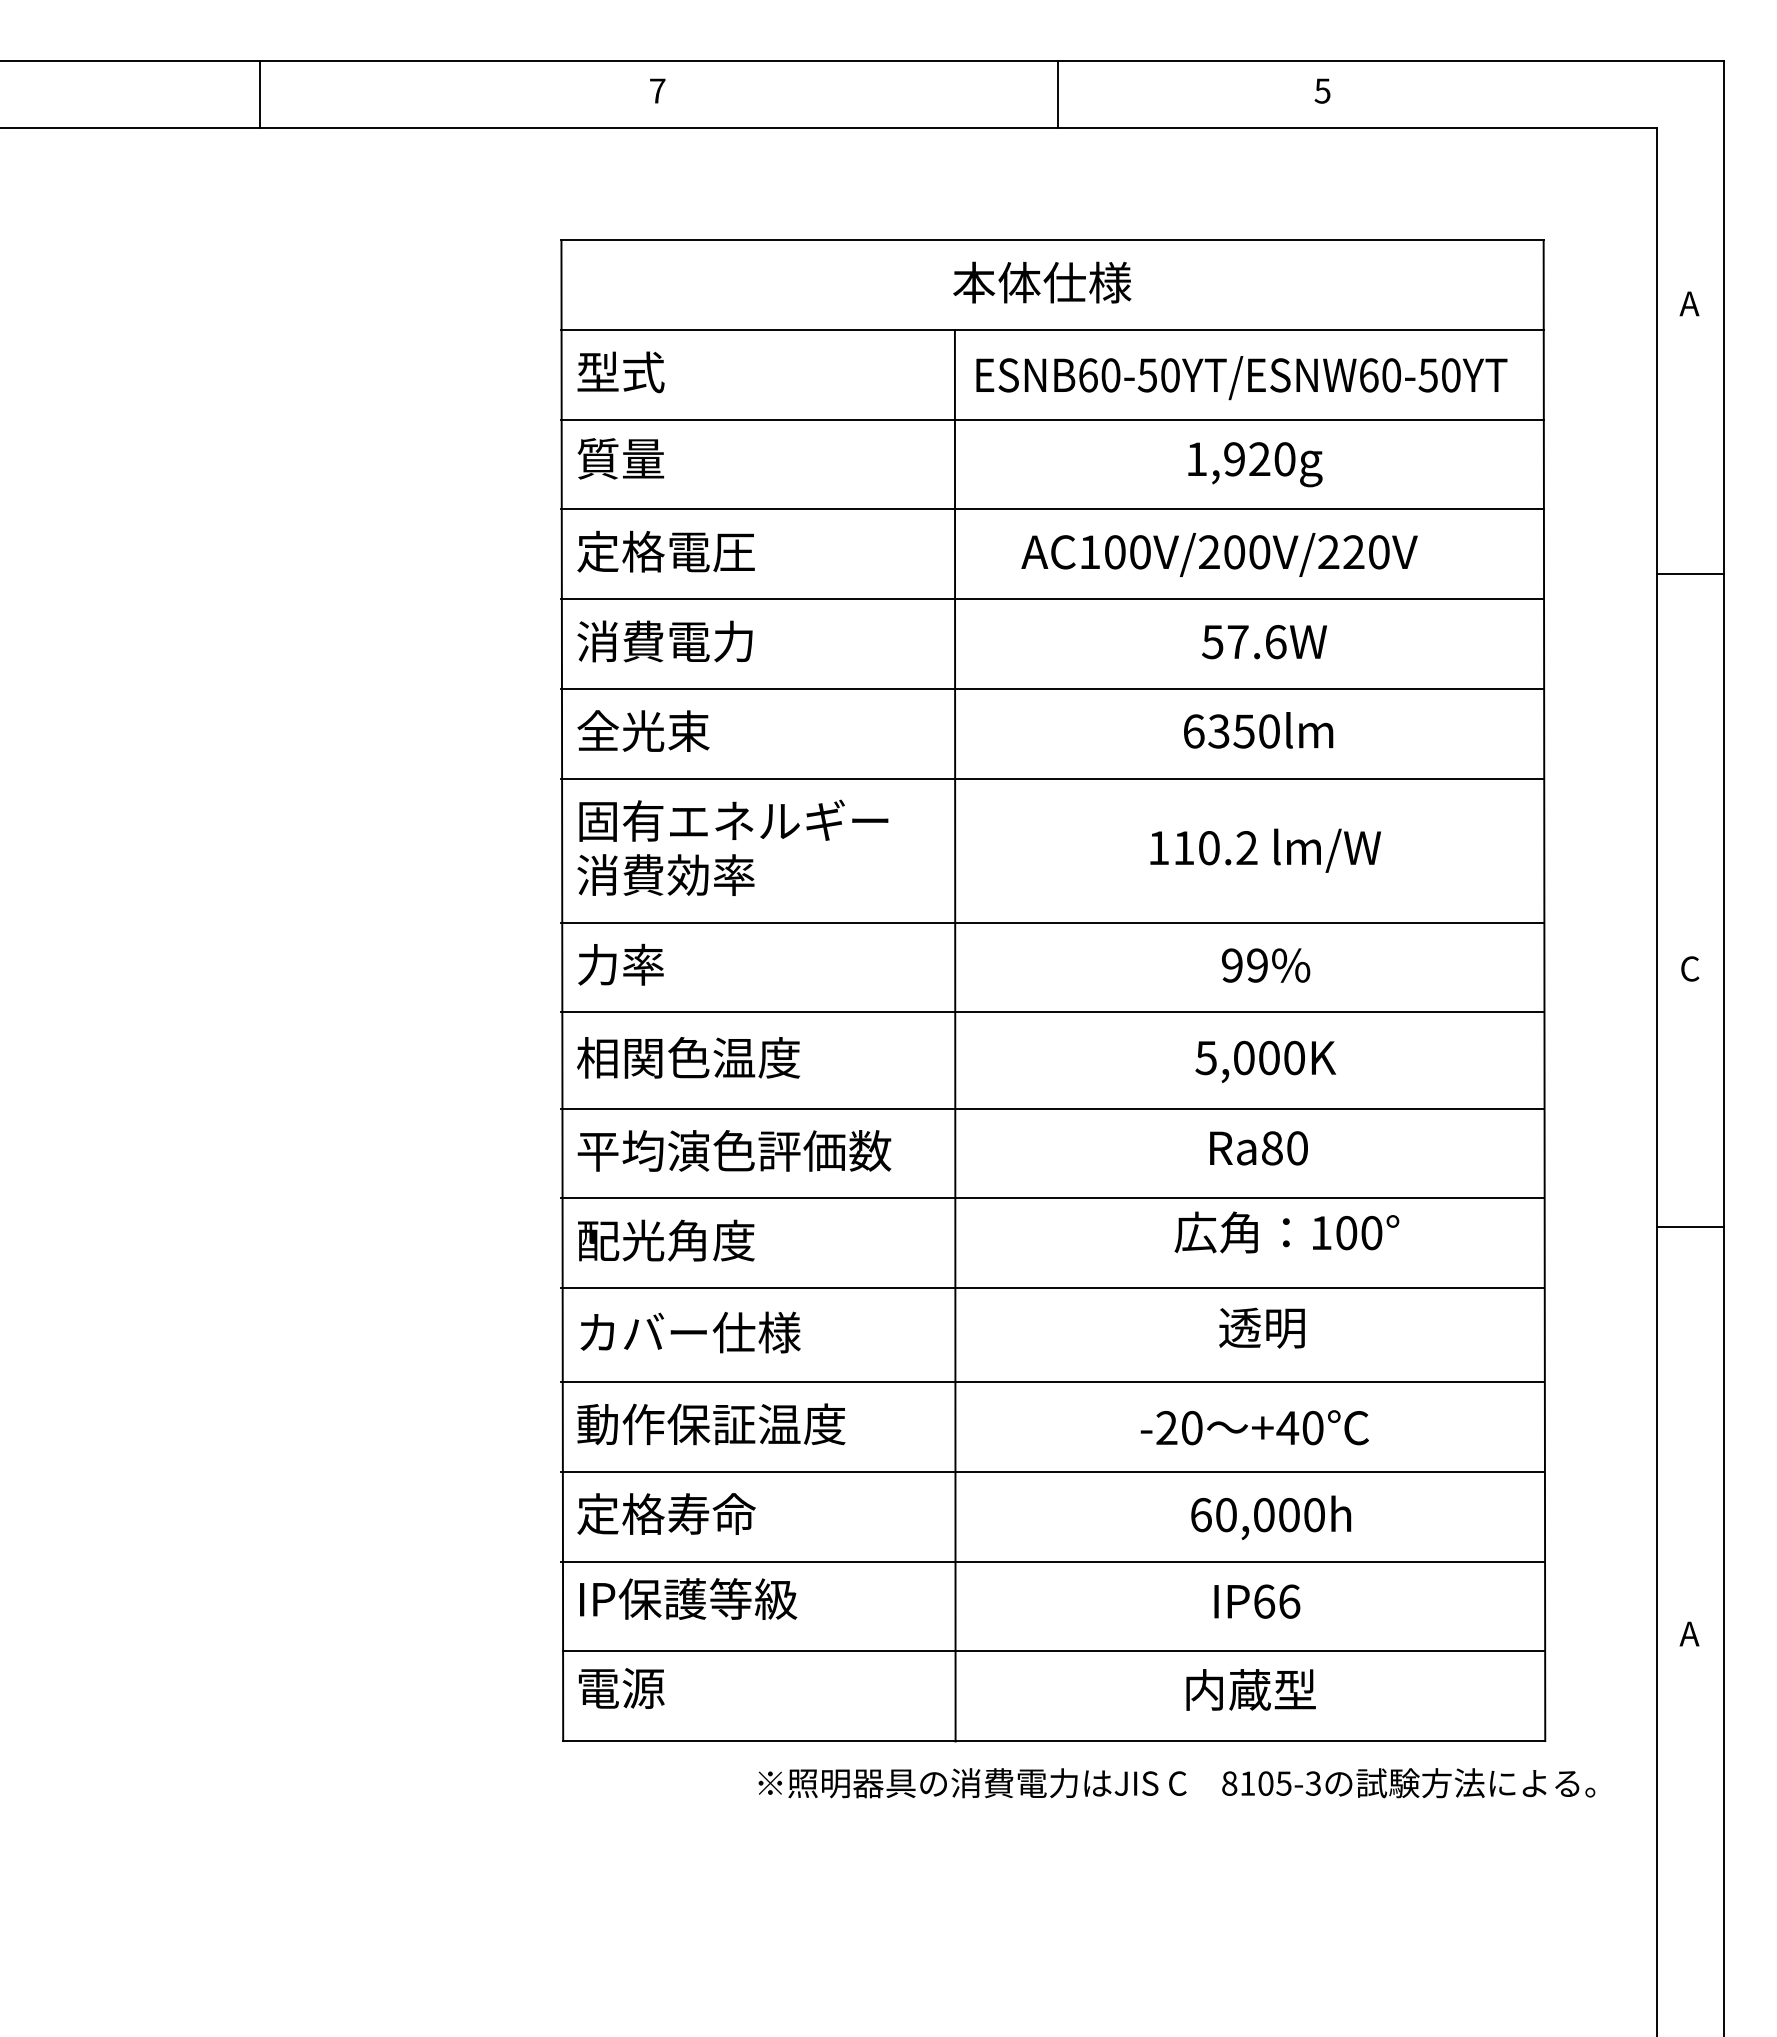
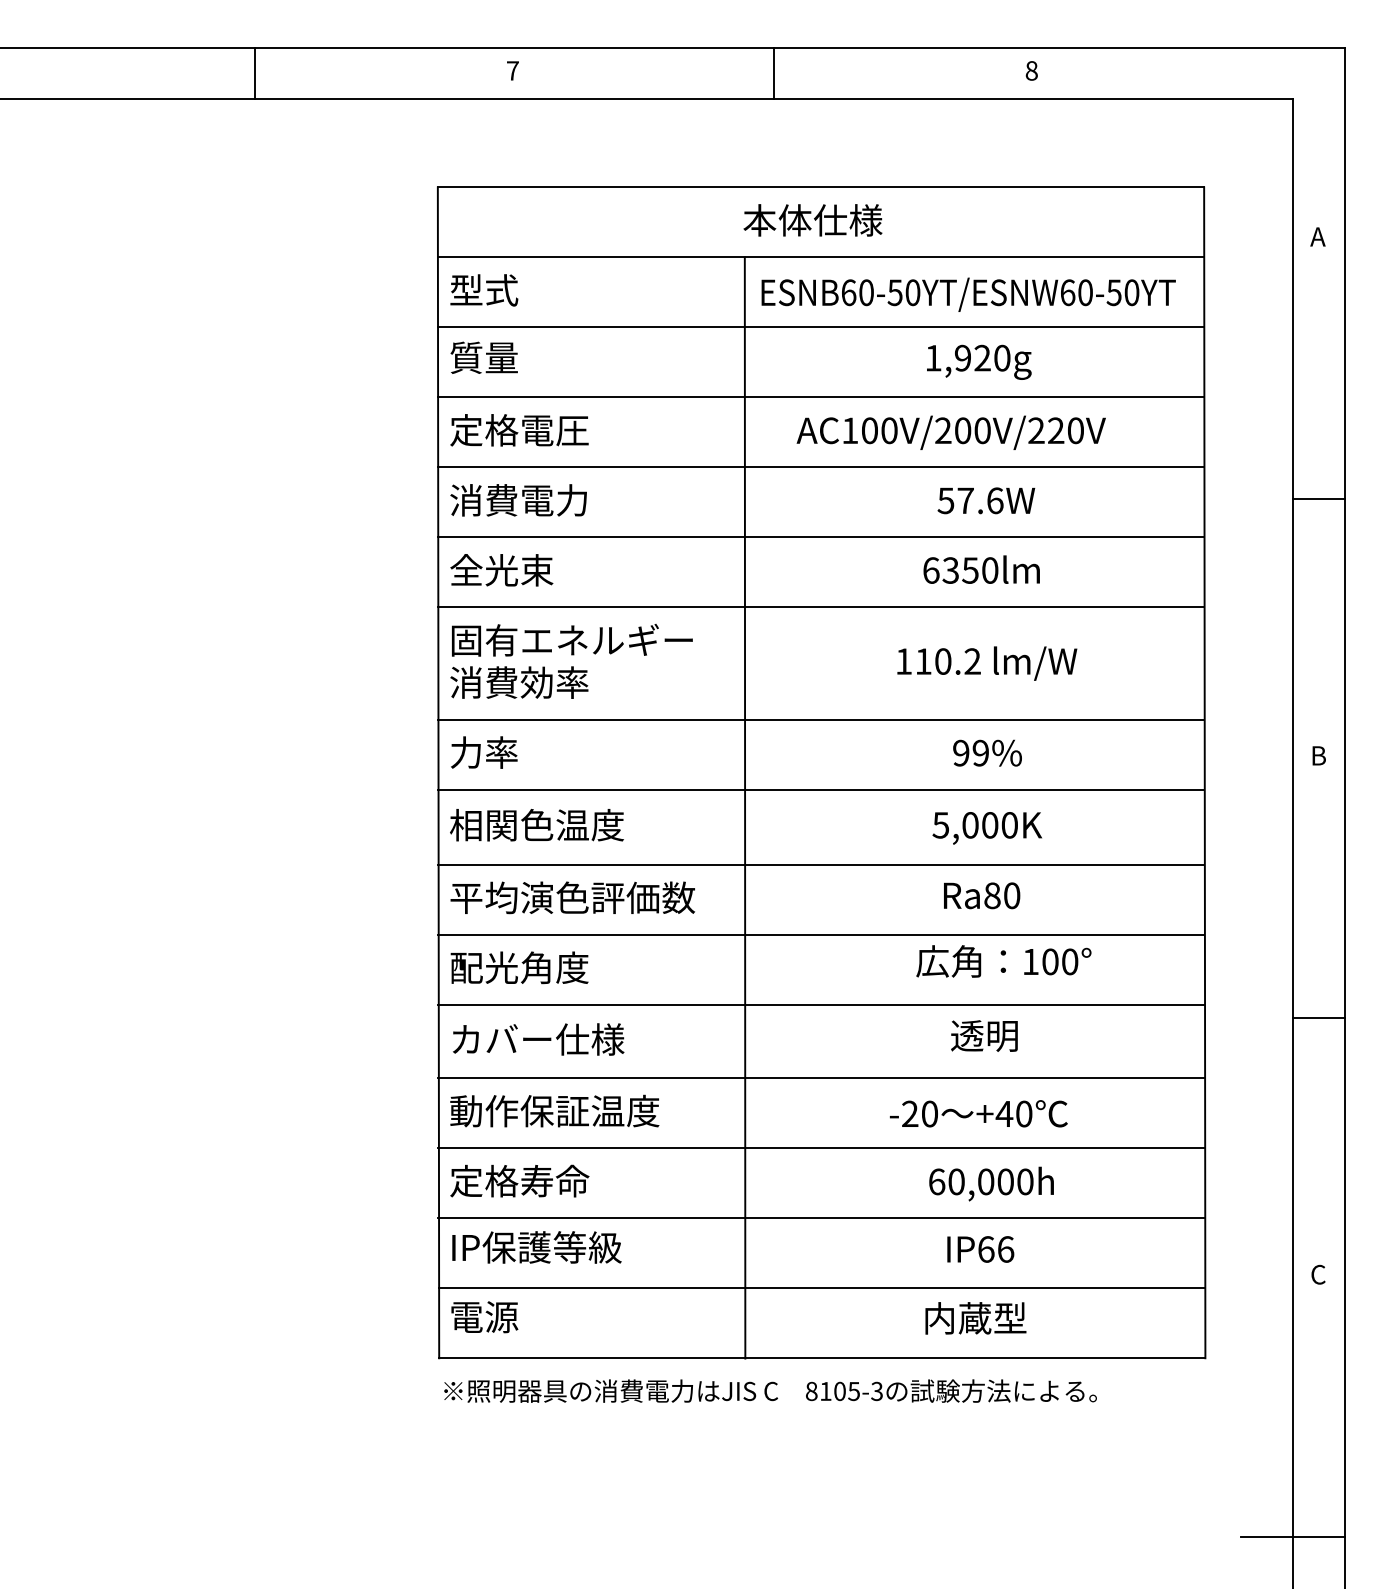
text: (1322, 90) -> (1031, 70), 5 -> 8
line: (259, 94) -> (254, 73), moved
line: (1058, 94) -> (774, 73), moved
line: (1690, 573) -> (1318, 498), moved
text: (1690, 968) -> (1318, 755), C -> B
line: (1690, 1226) -> (1318, 1017), moved
text: (1689, 1633) -> (1317, 1274), A -> C
text: (1176, 1783) -> (770, 1391), moved
line: (1656, 1969) -> (1292, 1536), added

